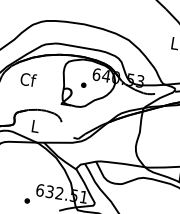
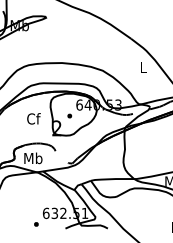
text: (28, 79) -> (33, 118), moved
text: (35, 126) -> (33, 158), L -> Mb

